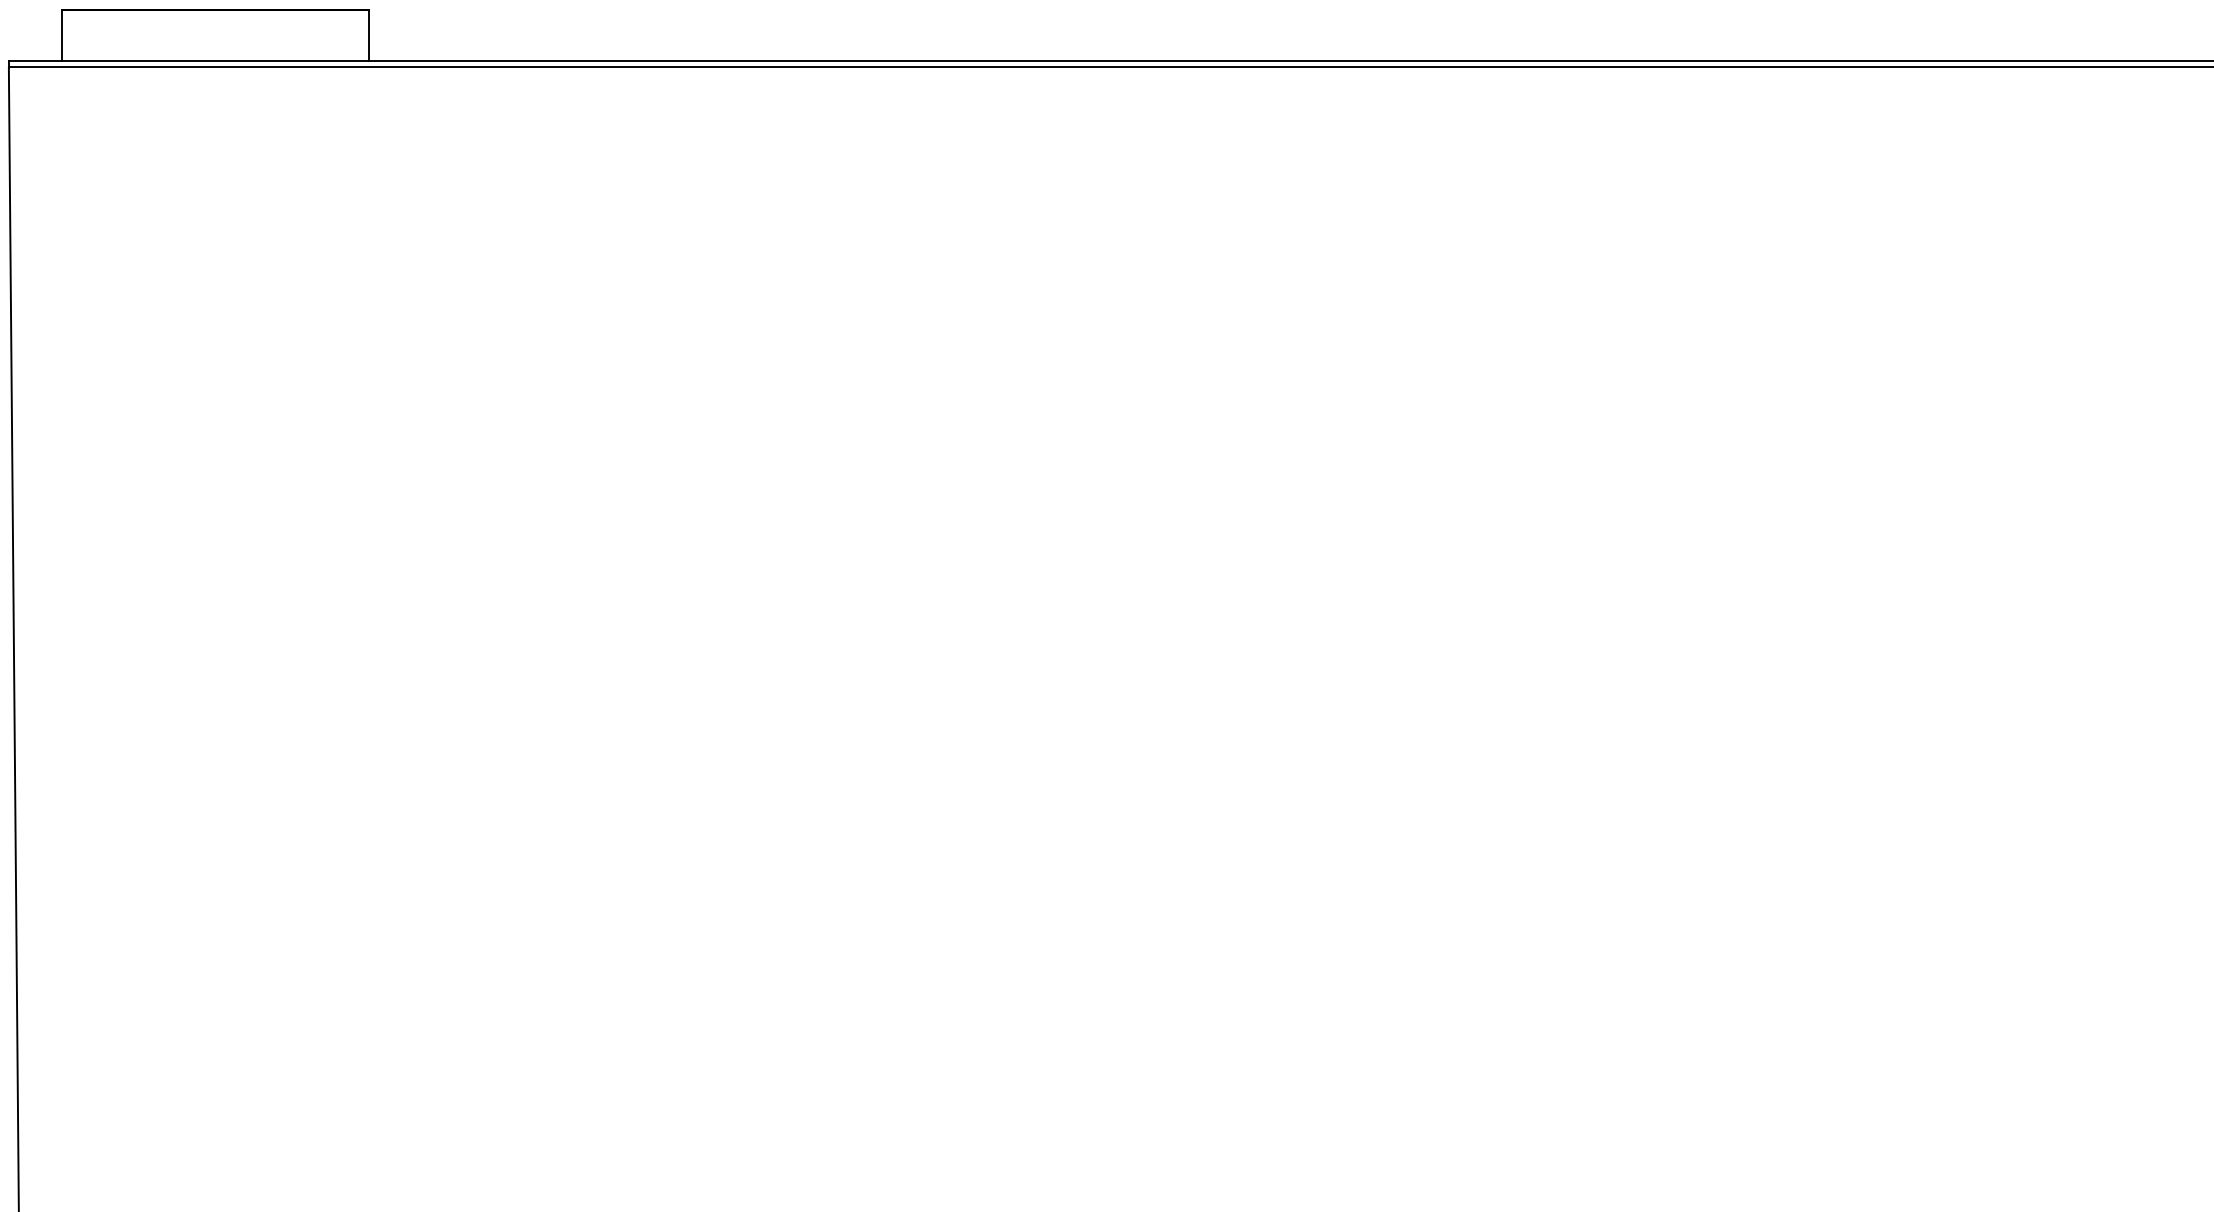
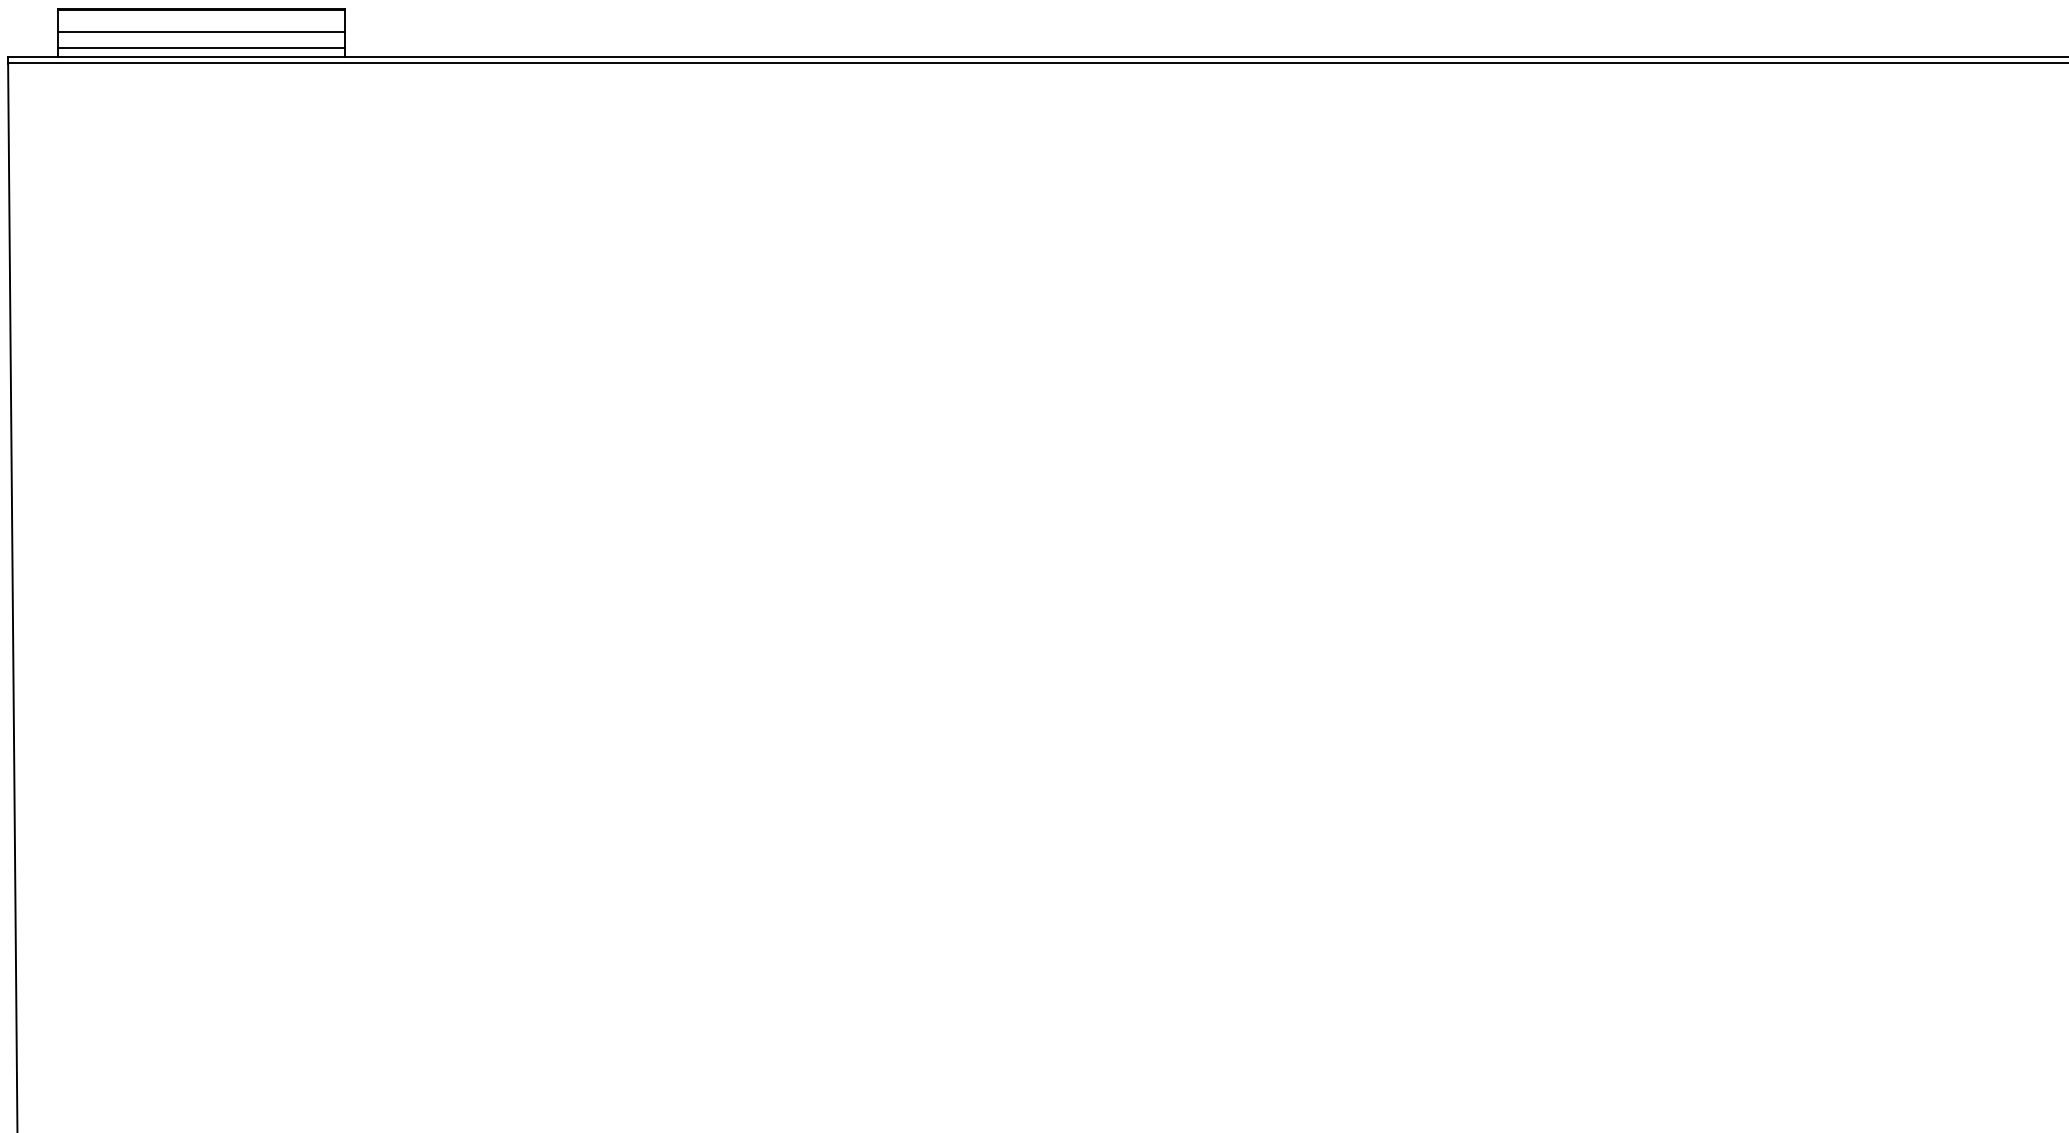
line: (215, 34) -> (201, 32), added
line: (215, 50) -> (201, 47), added

